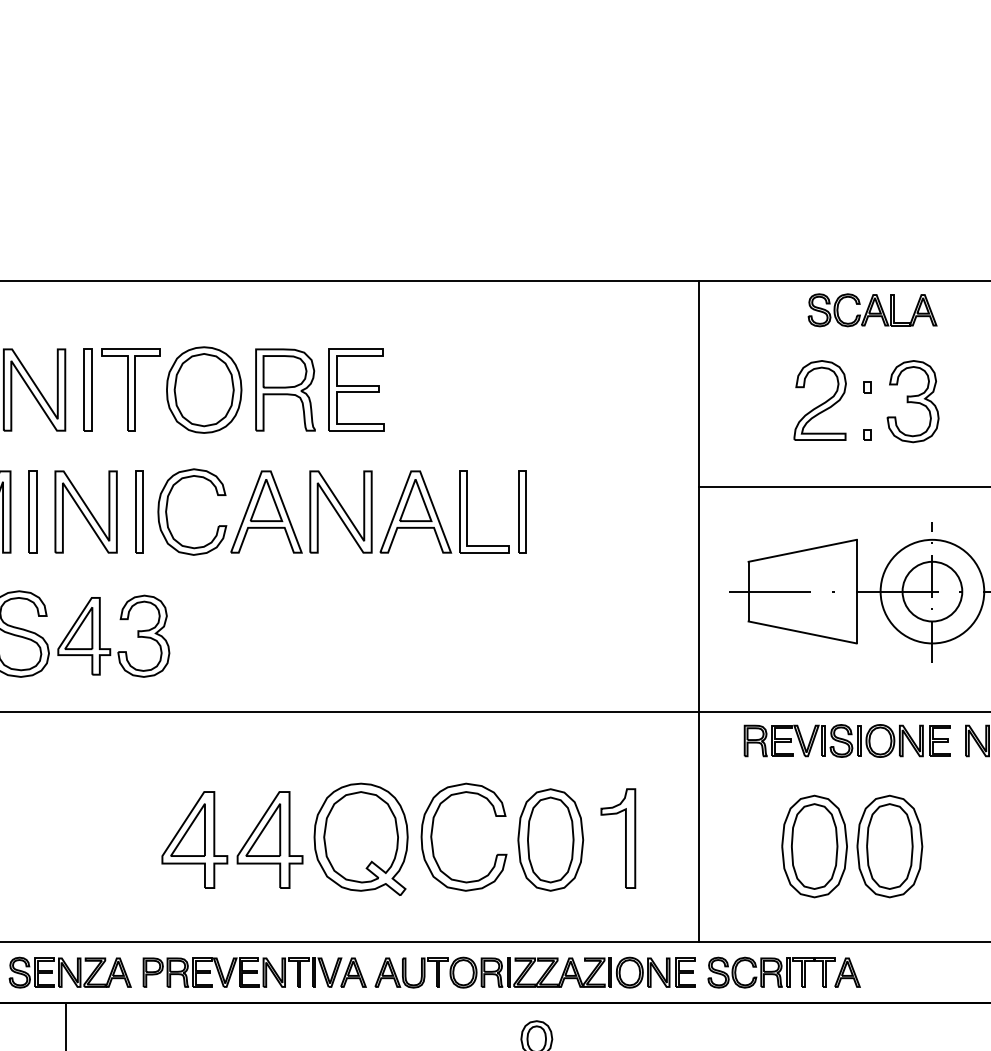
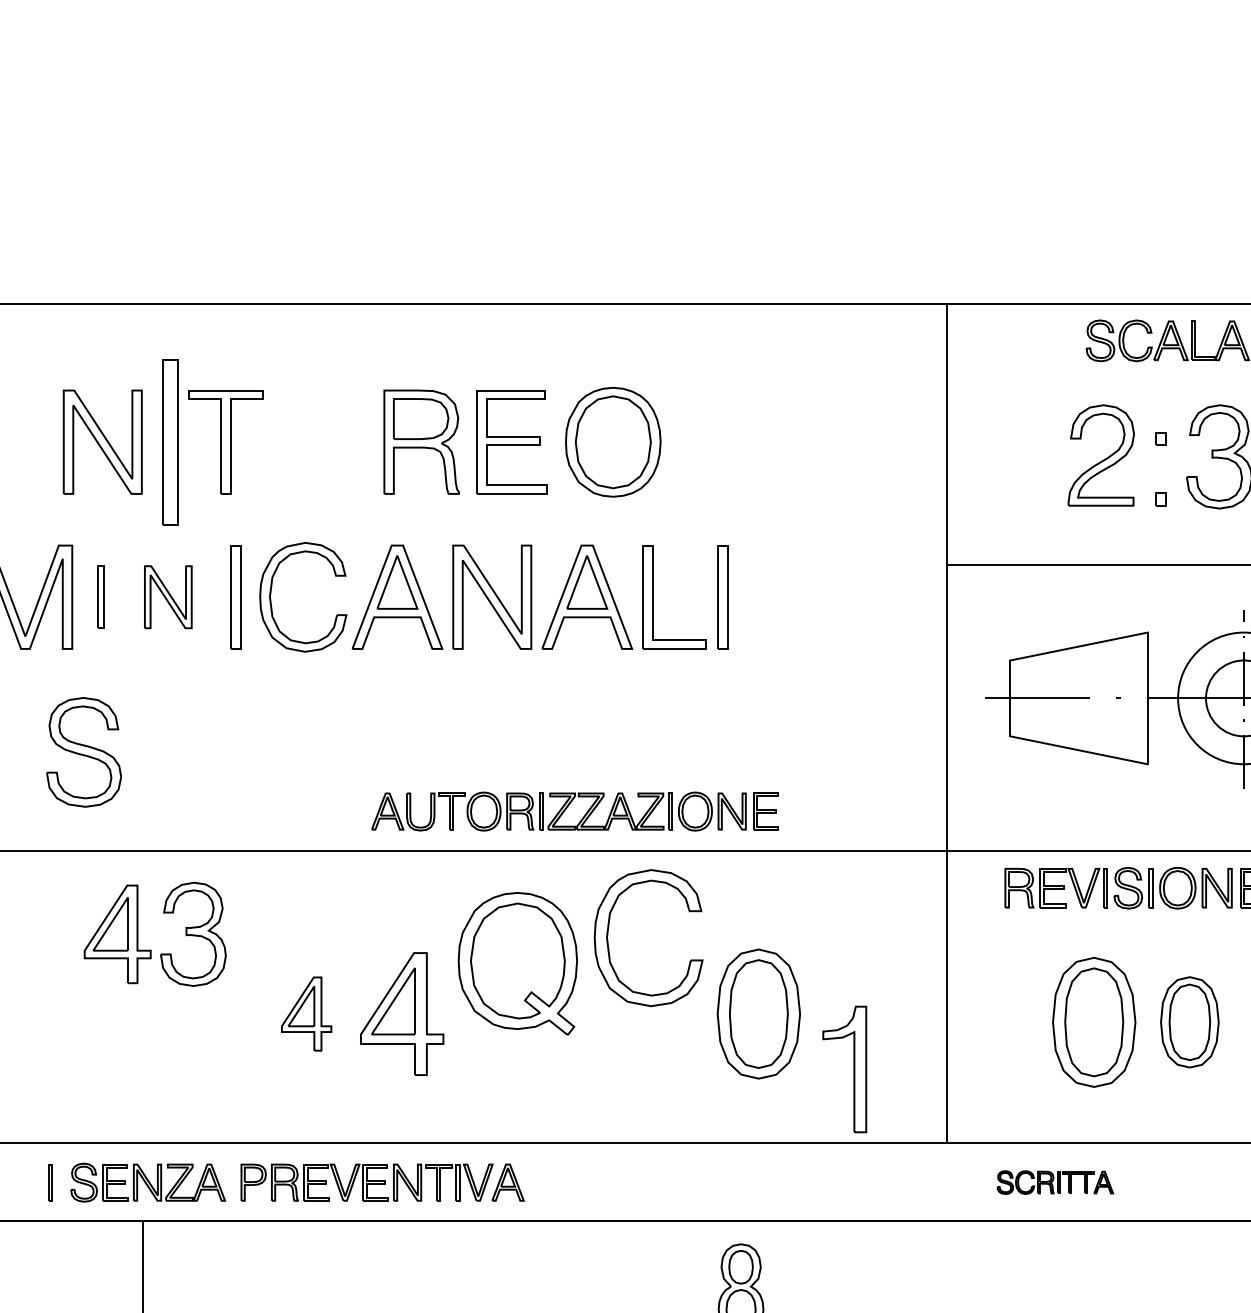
part: (87, 389) -> (170, 441), size x1.6
part: (204, 389) -> (613, 441), moved
part: (32, 511) -> (100, 596), size x0.6
part: (85, 511) -> (167, 596), size x0.6
part: (100, 635) -> (138, 933), moved
part: (432, 836) -> (608, 937), moved
part: (360, 838) -> (517, 962), moved
part: (625, 838) -> (853, 1069), moved
part: (194, 839) -> (306, 1013), size x0.6
part: (889, 846) -> (1189, 1022), size x0.7
part: (534, 972) -> (574, 811), moved
part: (783, 972) -> (1054, 1182), size x0.6

